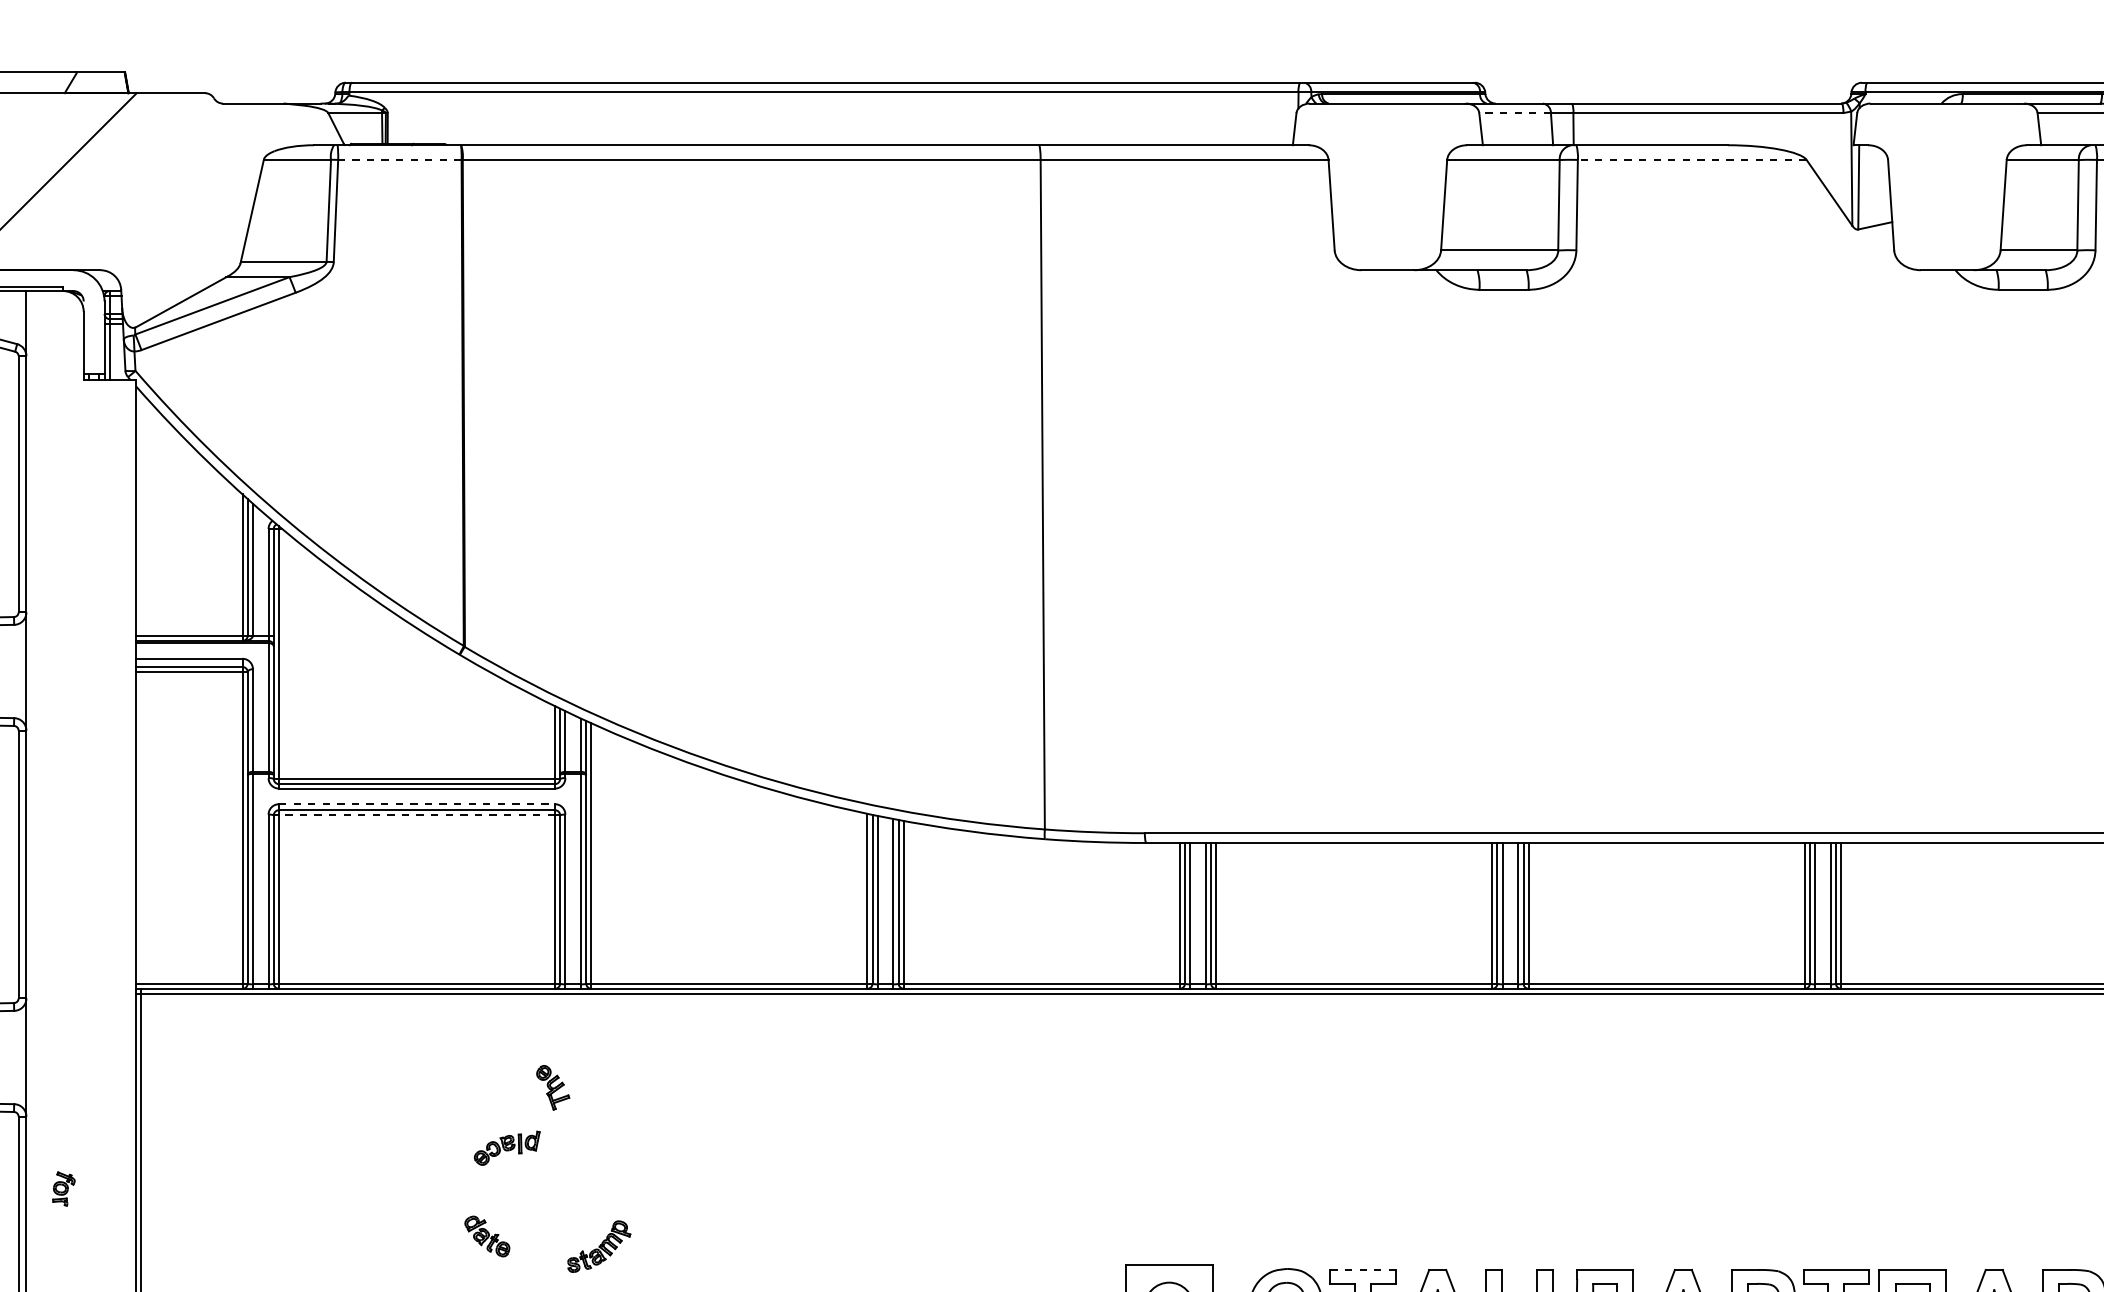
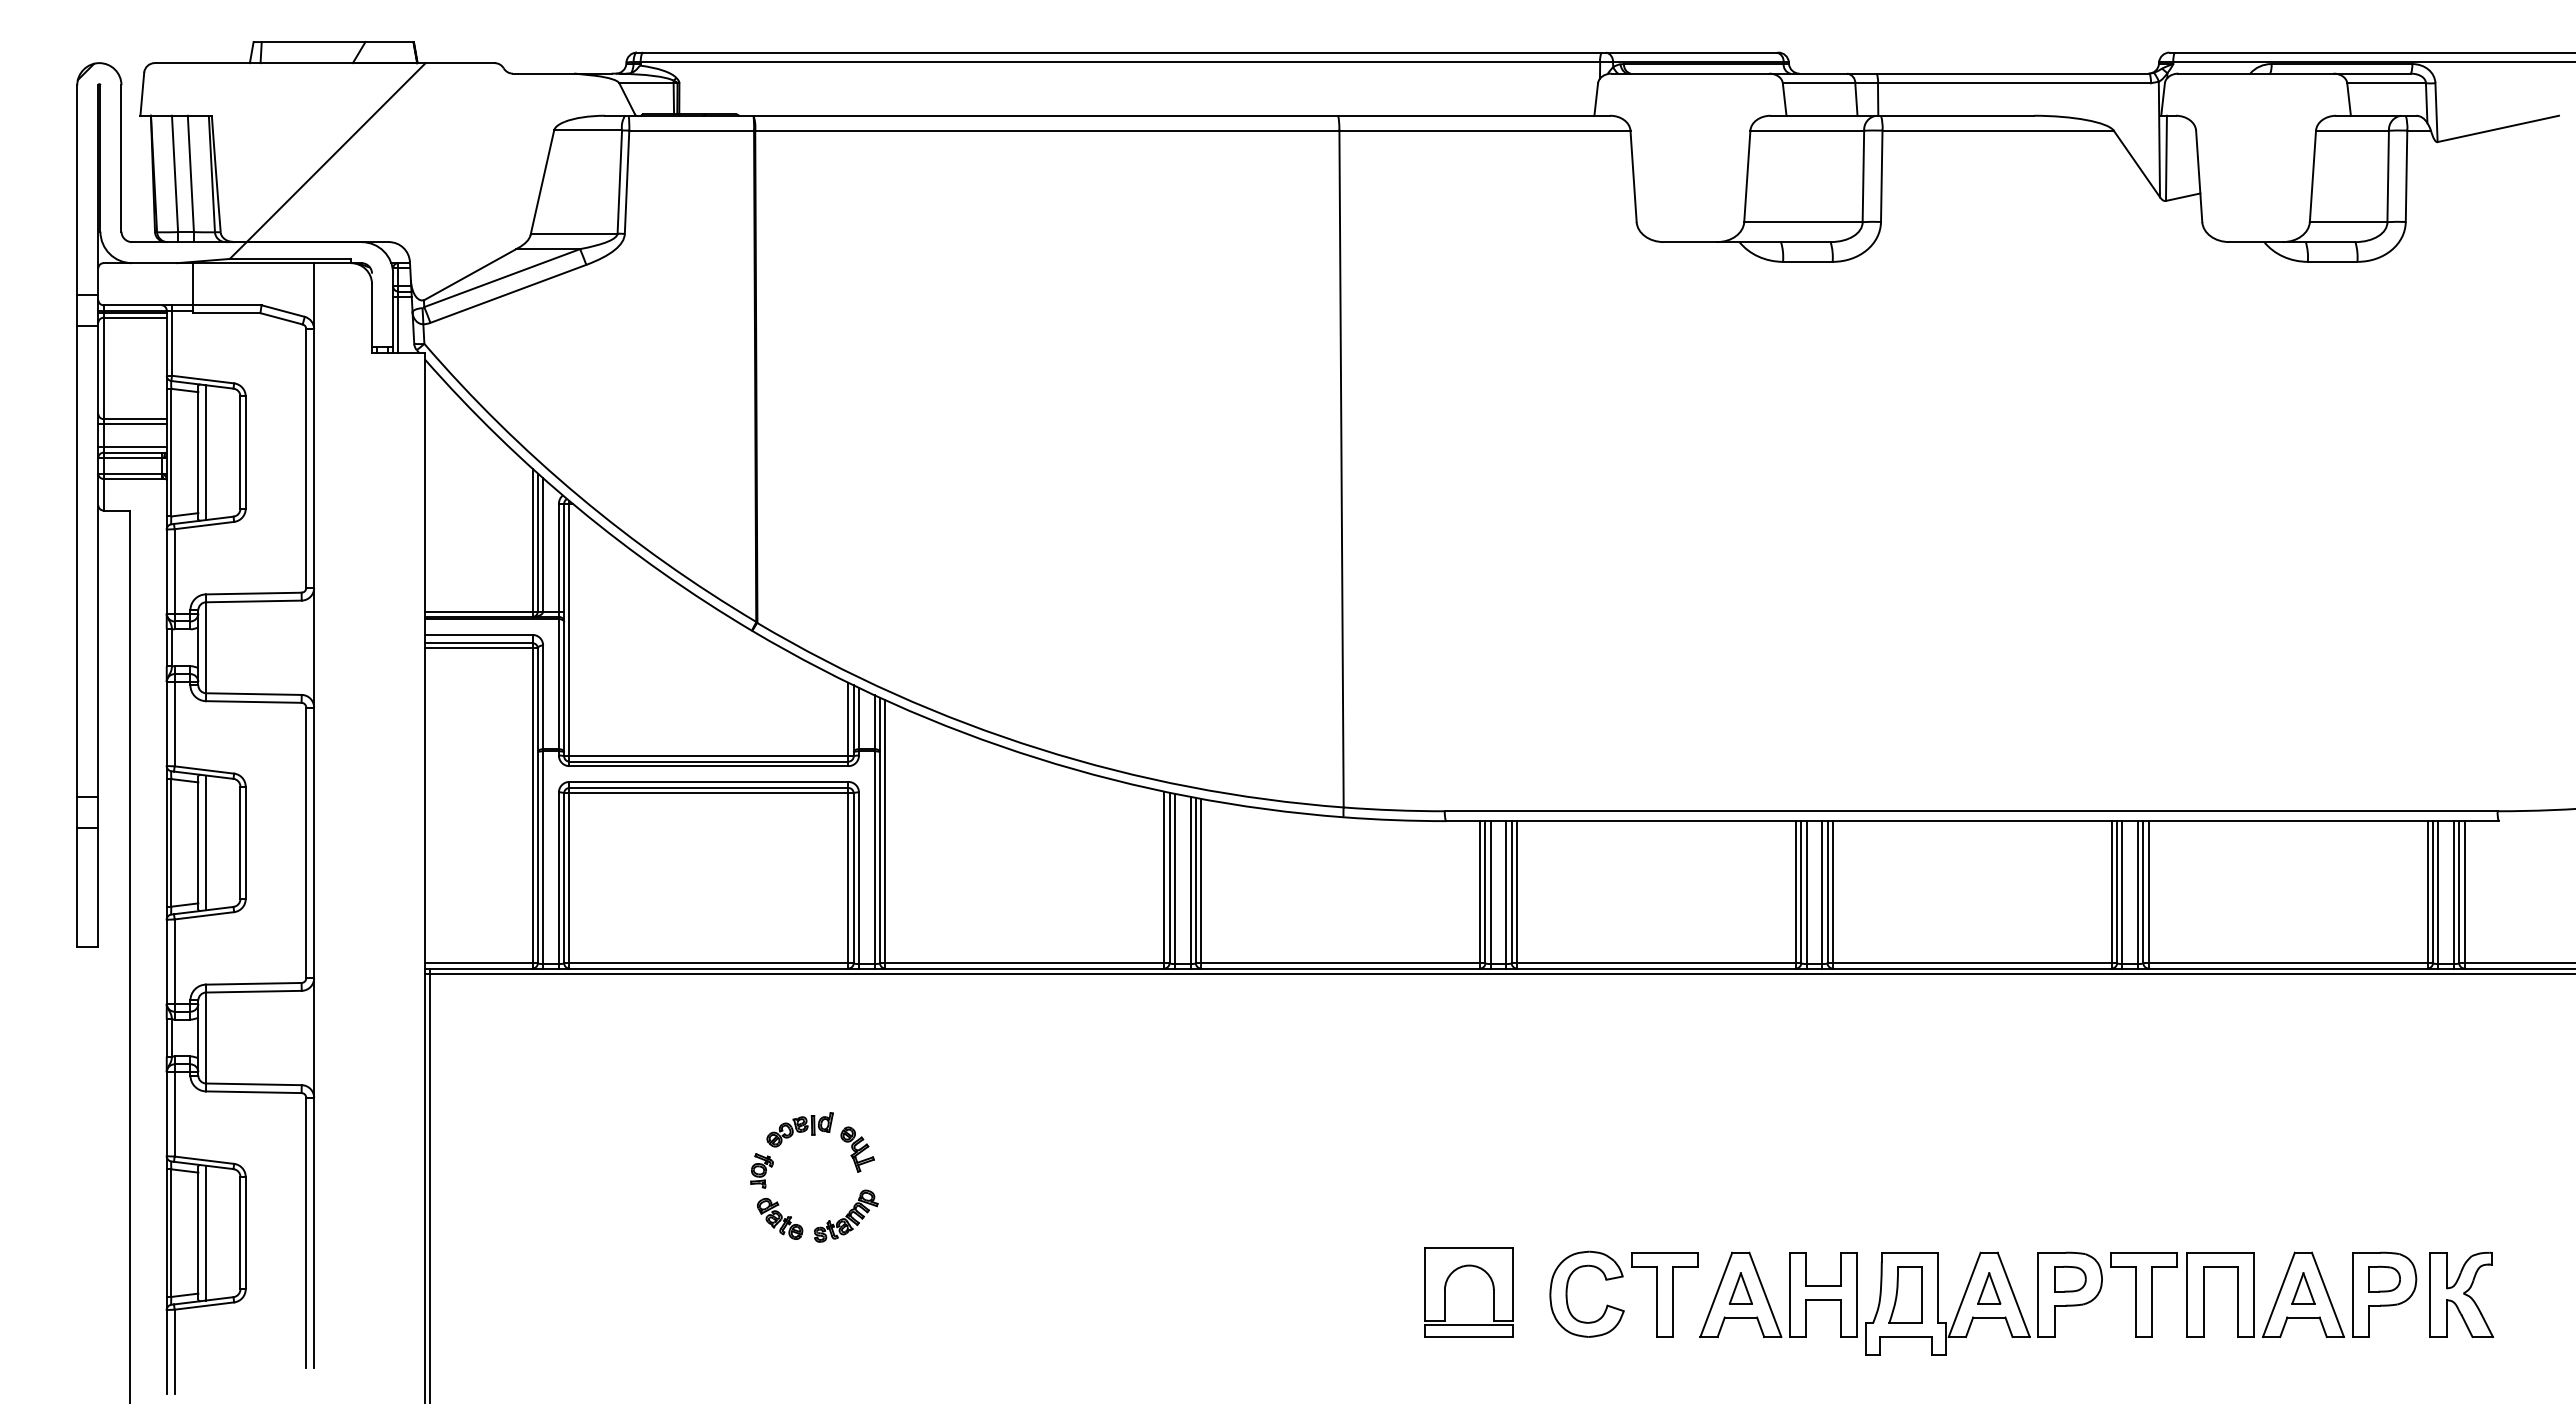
line: (1514, 113) -> (1818, 83), dashed -> solid
line: (399, 159) -> (691, 130), dashed -> solid
line: (1692, 159) -> (1998, 130), dashed -> solid
line: (417, 803) -> (709, 781), dashed -> solid
line: (416, 815) -> (708, 793), dashed -> solid
part: (553, 1087) -> (857, 1149), moved
part: (63, 1188) -> (761, 1170), moved
part: (599, 1245) -> (846, 1215), moved
line: (1363, 1269) -> (1665, 1252), dashed -> solid

